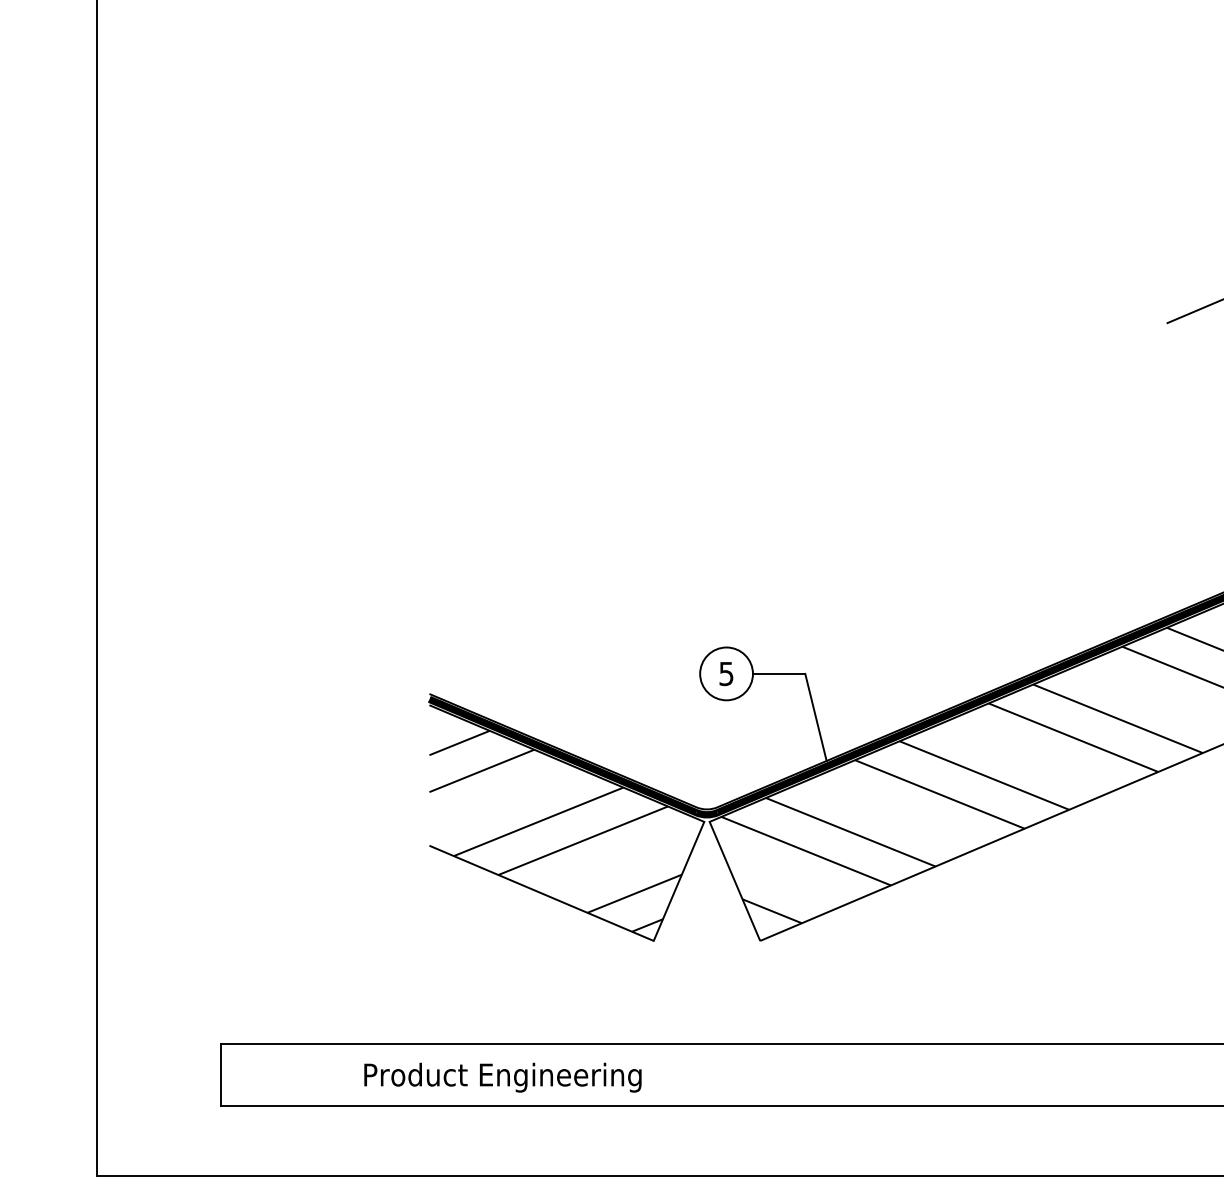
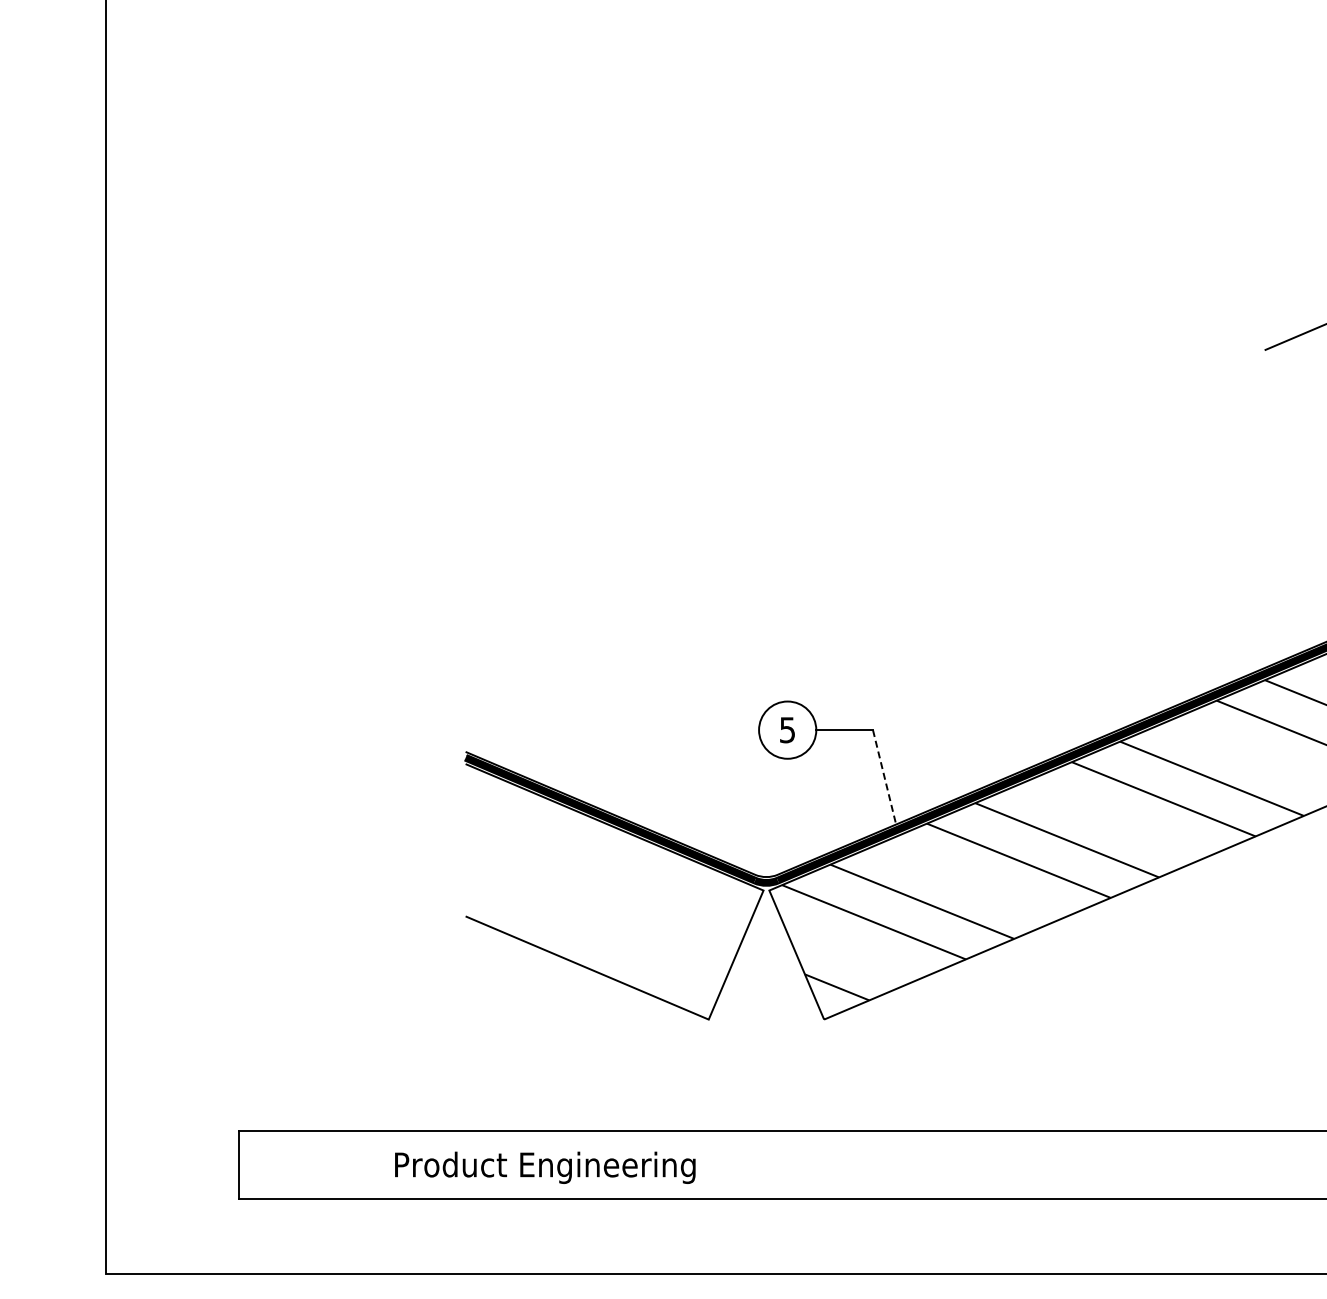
line: (815, 717) -> (884, 777), solid -> dashed
hatch: (555, 831) -> (602, 900), removed

